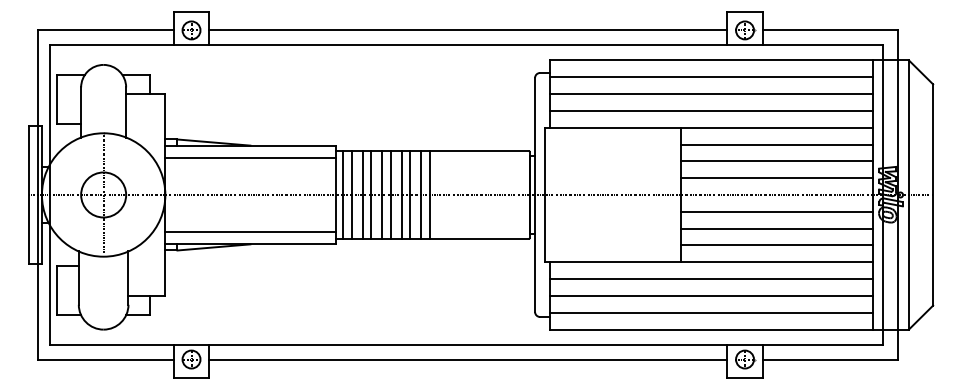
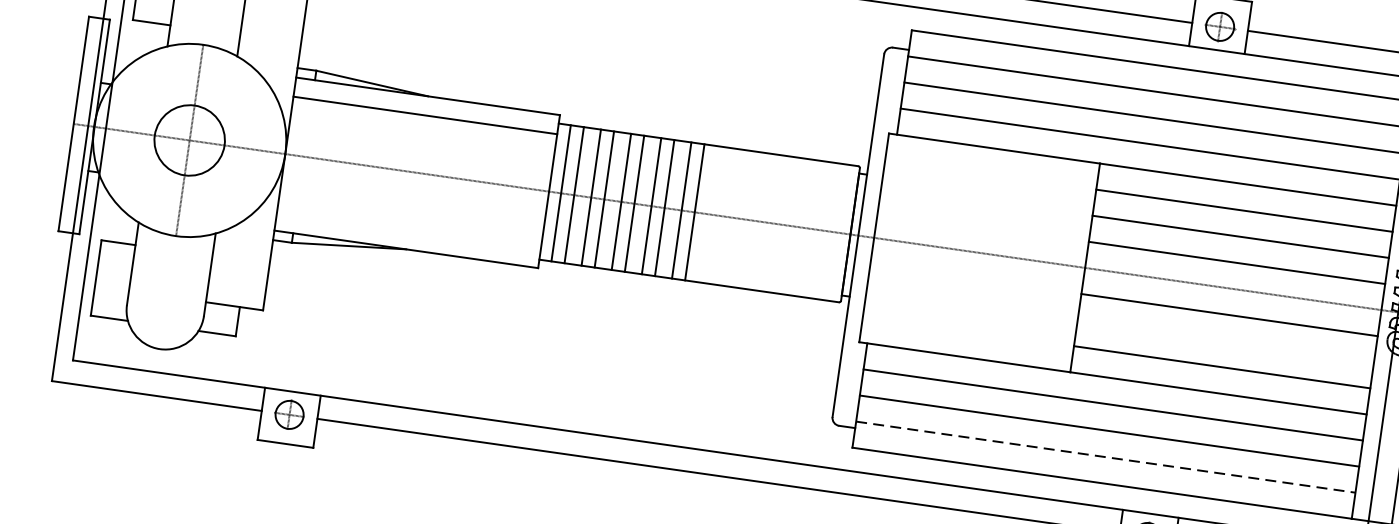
line: (776, 228) -> (1225, 340), removed
line: (250, 232) -> (409, 231), removed
line: (711, 312) -> (1105, 456), solid -> dashed

